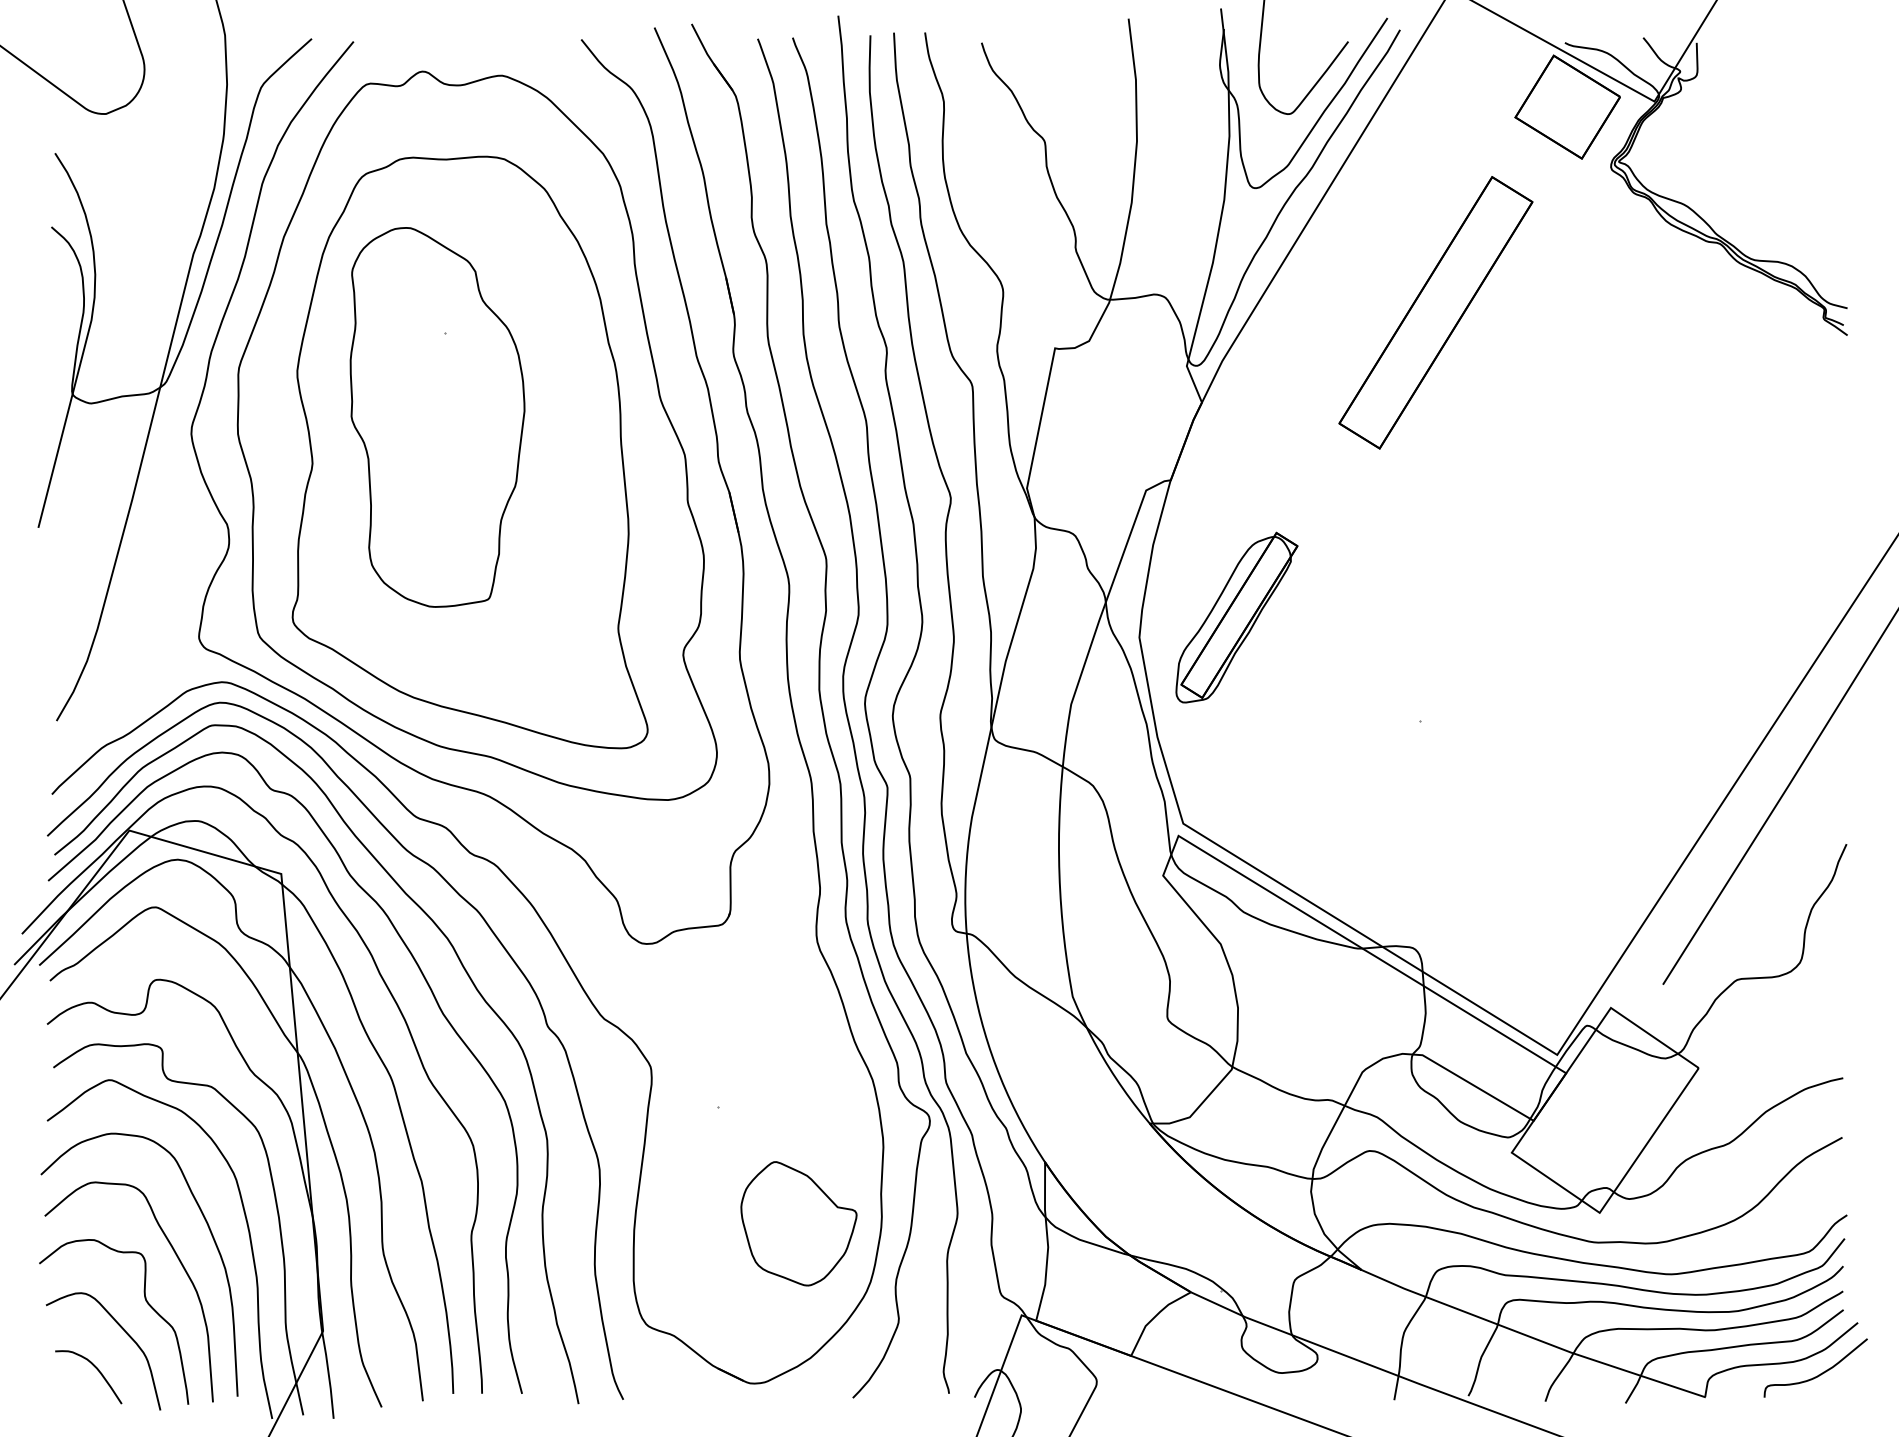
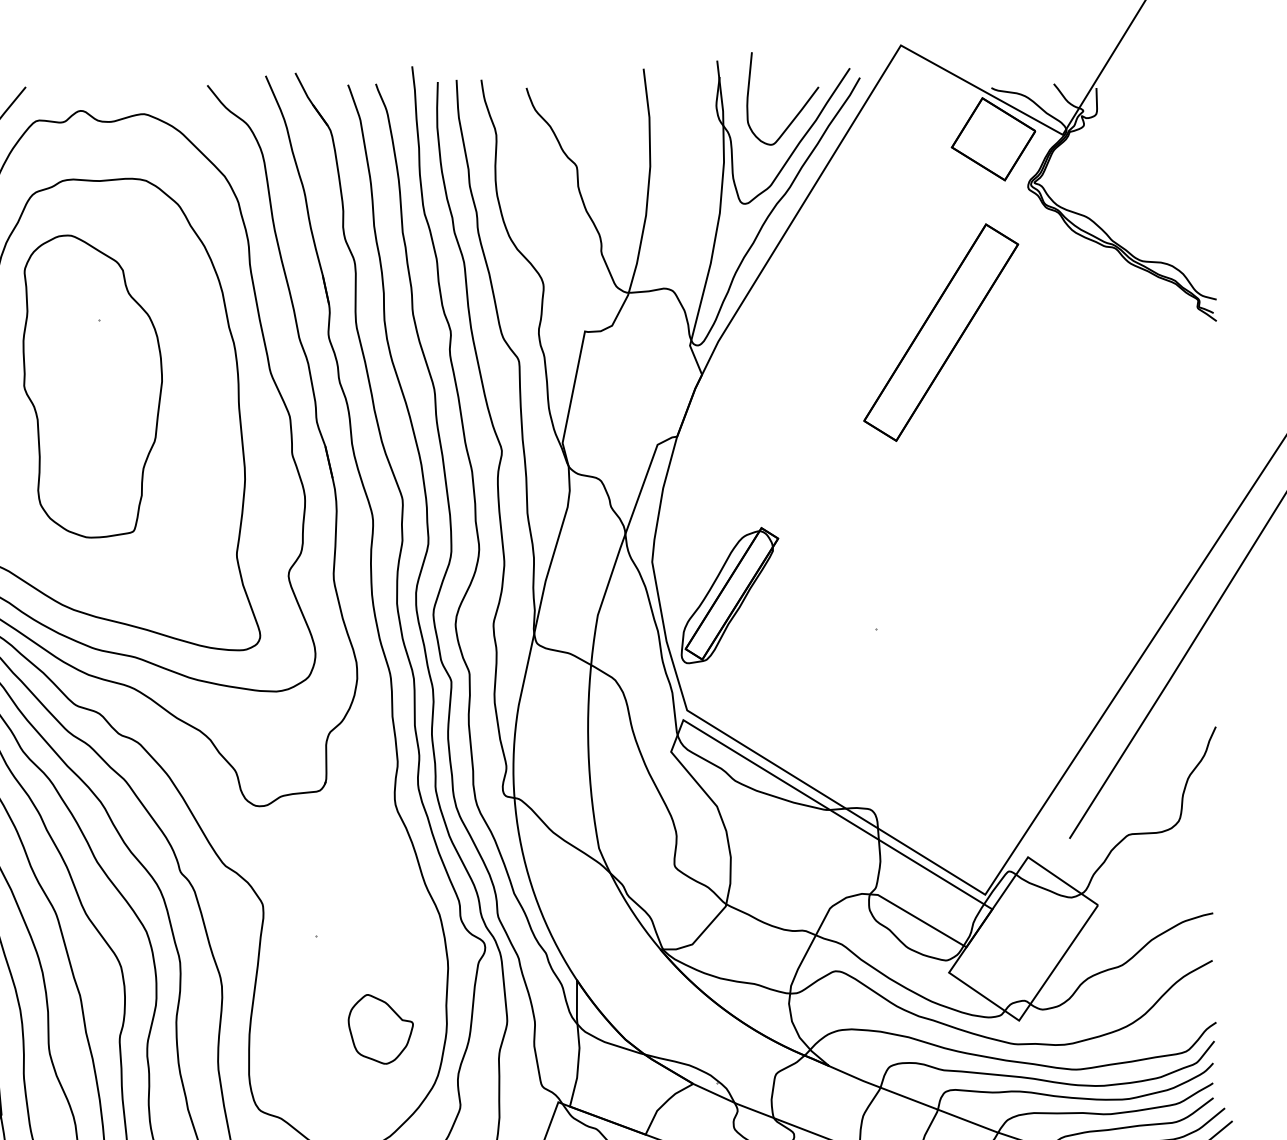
part: (1435, 312) -> (940, 332), moved
part: (1236, 617) -> (729, 595), moved
part: (798, 1223) -> (380, 1029), size x0.7

